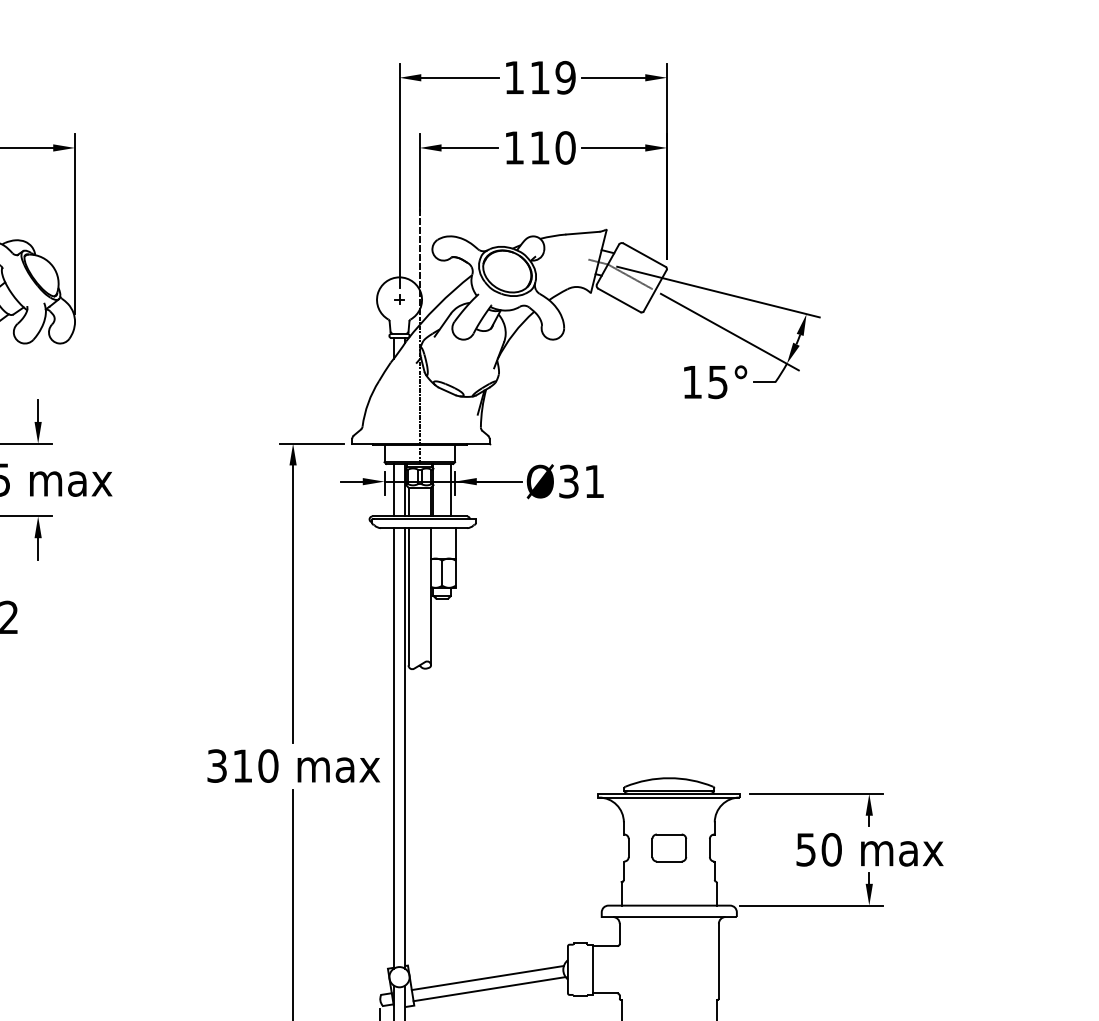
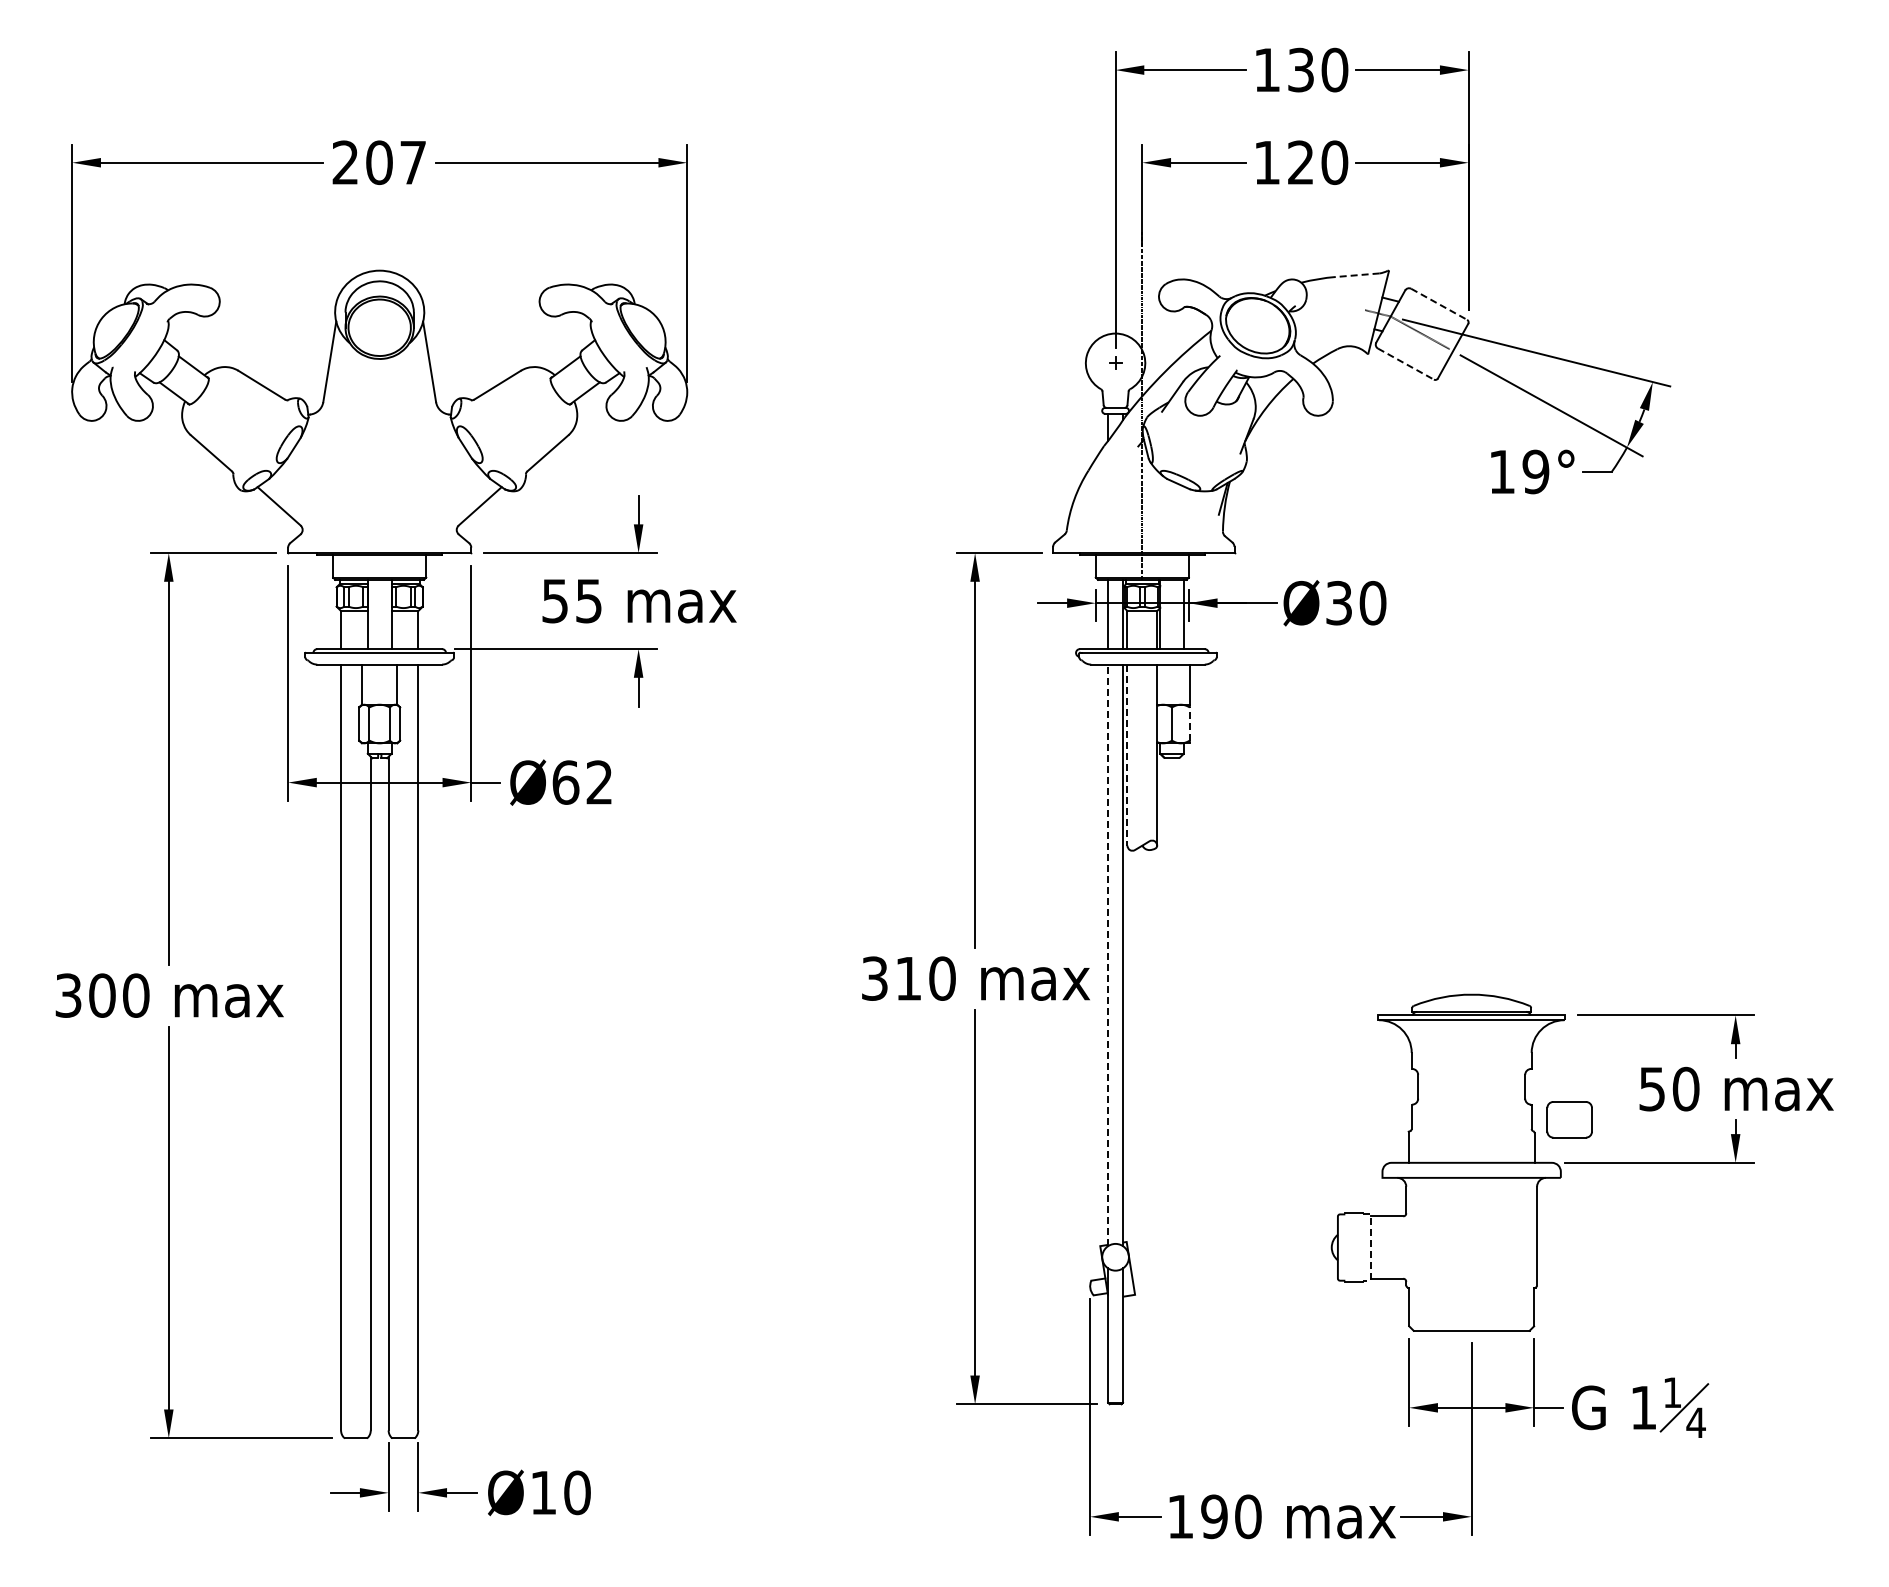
text: (553, 77) -> (1318, 69), 119 -> 130
text: (539, 147) -> (1300, 162), 110 -> 120
line: (582, 233) -> (1357, 275), solid -> dashed
line: (644, 255) -> (1439, 304), solid -> dashed
line: (619, 300) -> (1405, 364), solid -> dashed
text: (717, 381) -> (1535, 471), 15° -> 19°
text: (594, 481) -> (1372, 603), Ø31 -> Ø30
line: (455, 573) -> (1189, 724), solid -> dashed
line: (408, 597) -> (1127, 755), solid -> dashed
line: (394, 748) -> (1108, 955), solid -> dashed
part: (669, 847) -> (1569, 1119), moved
line: (592, 970) -> (1370, 1248), solid -> dashed
line: (487, 978) -> (1231, 1258), removed
line: (489, 988) -> (1234, 1272), removed

